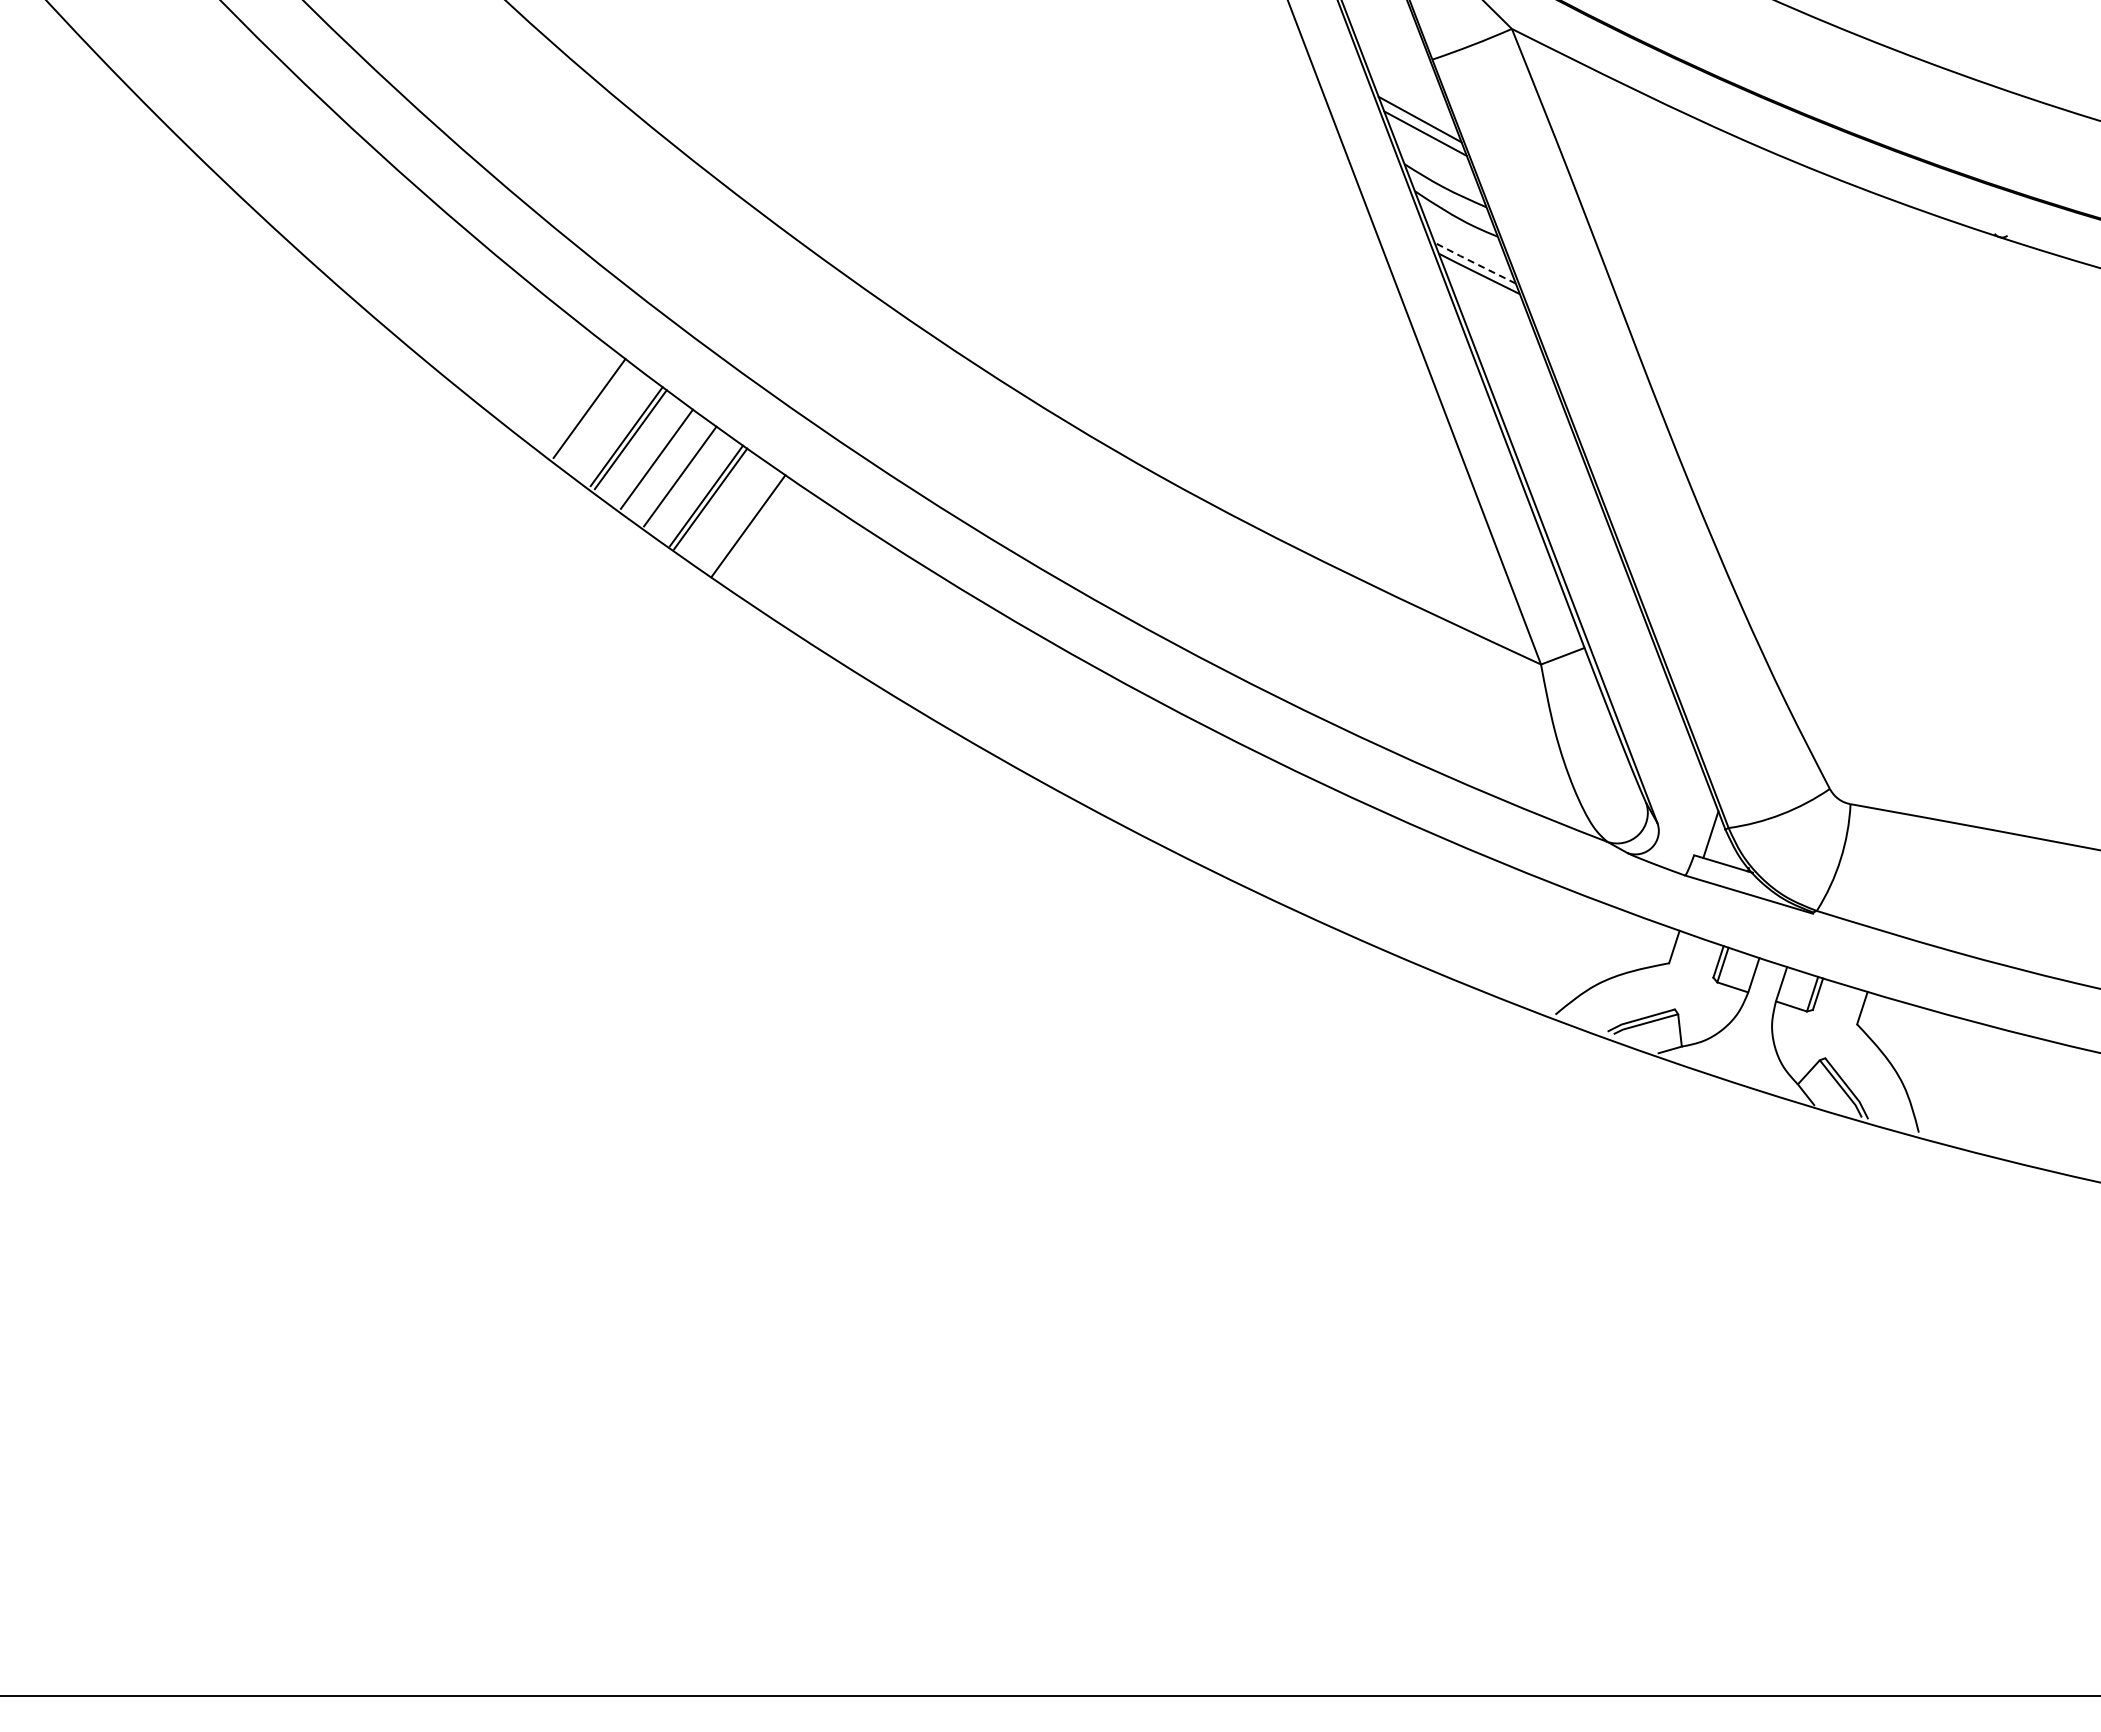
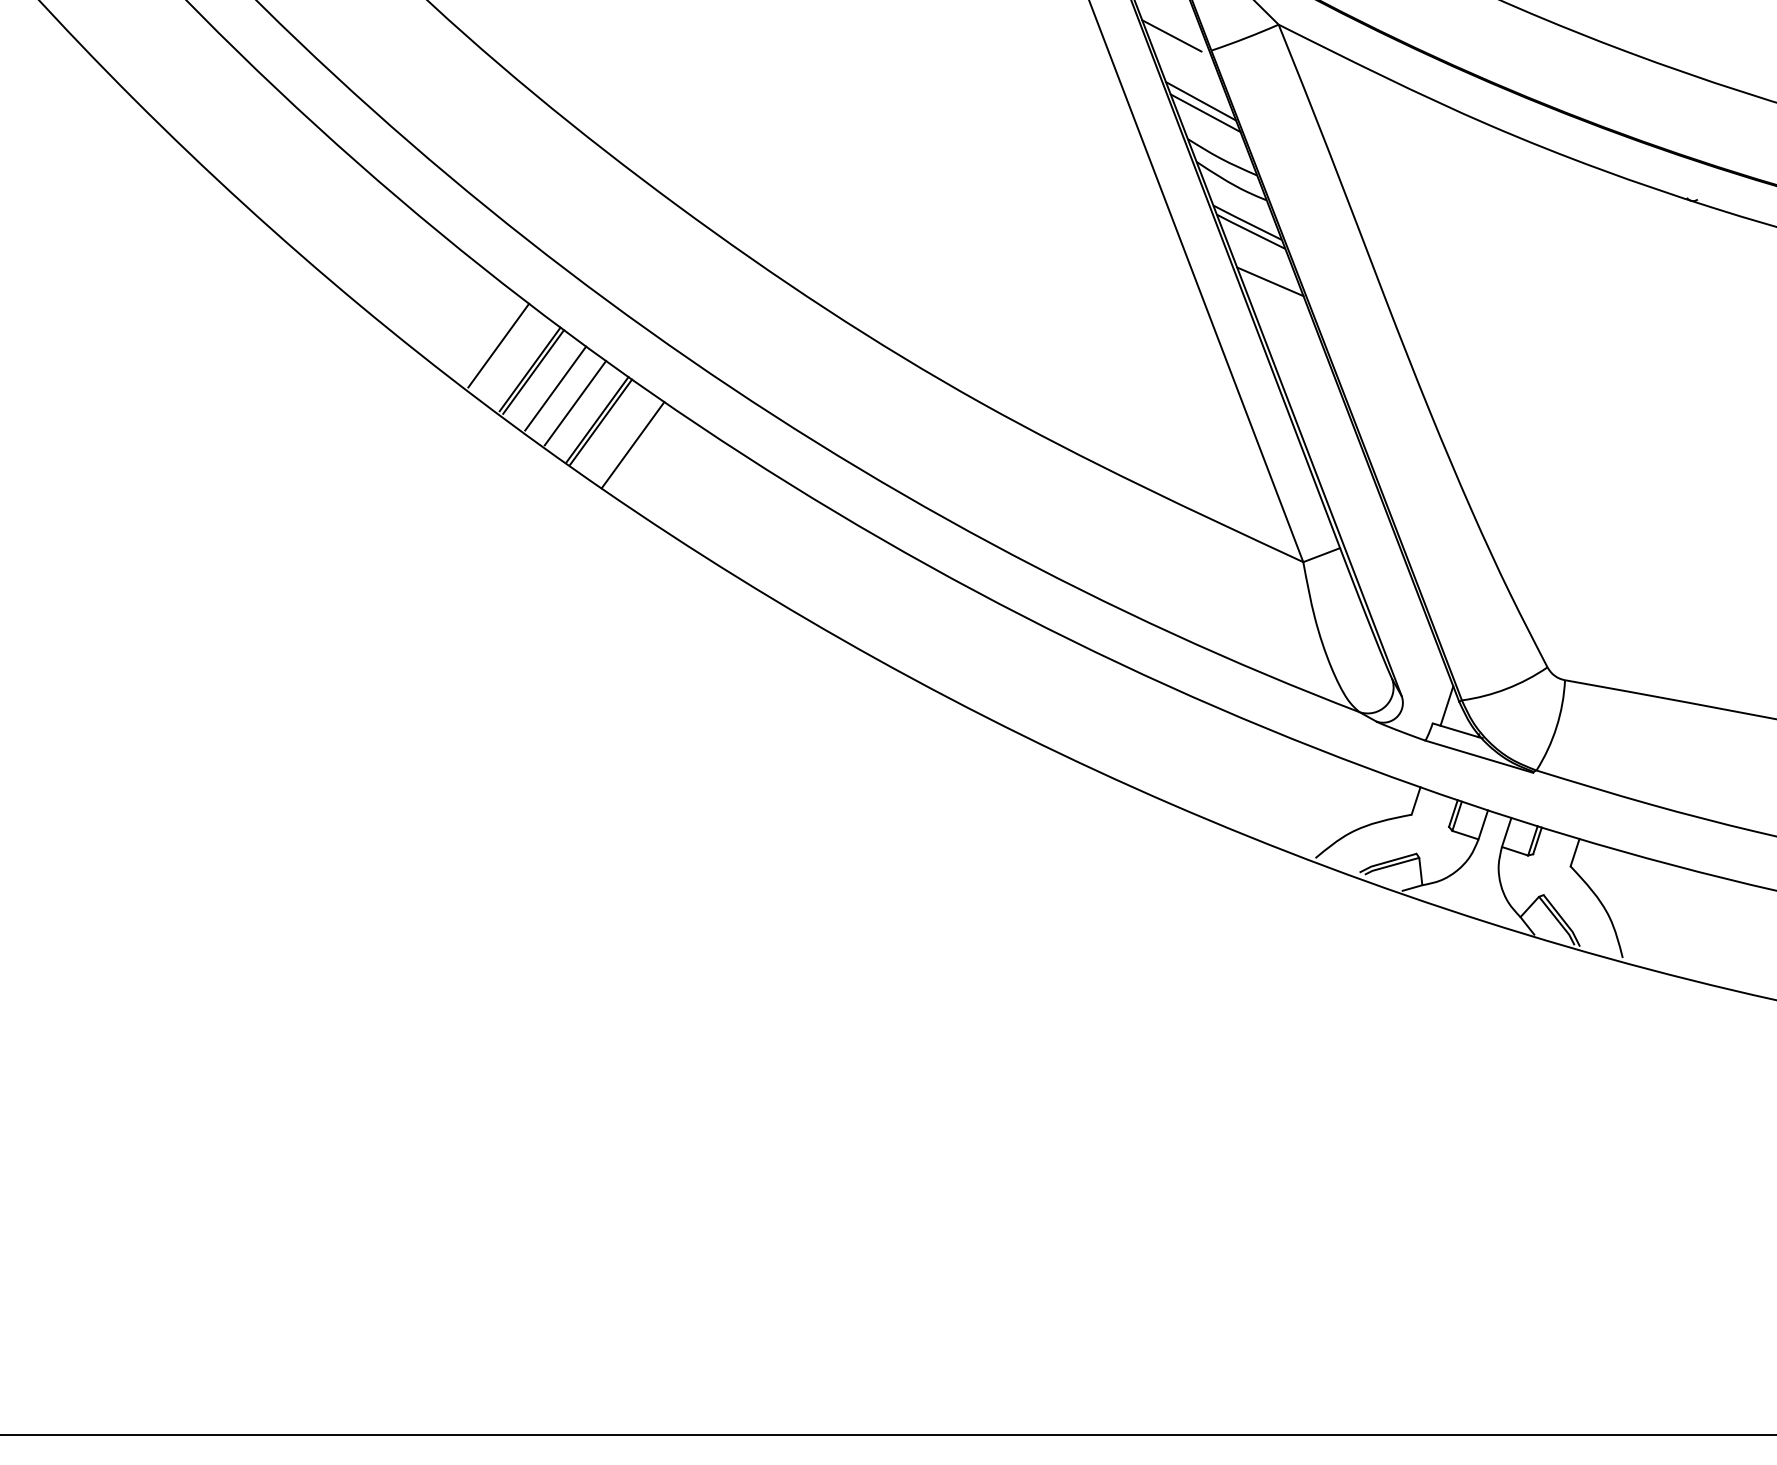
line: (1385, 41) -> (1171, 35), added
line: (1474, 263) -> (1247, 223), dashed -> solid
line: (1501, 332) -> (1269, 281), added

